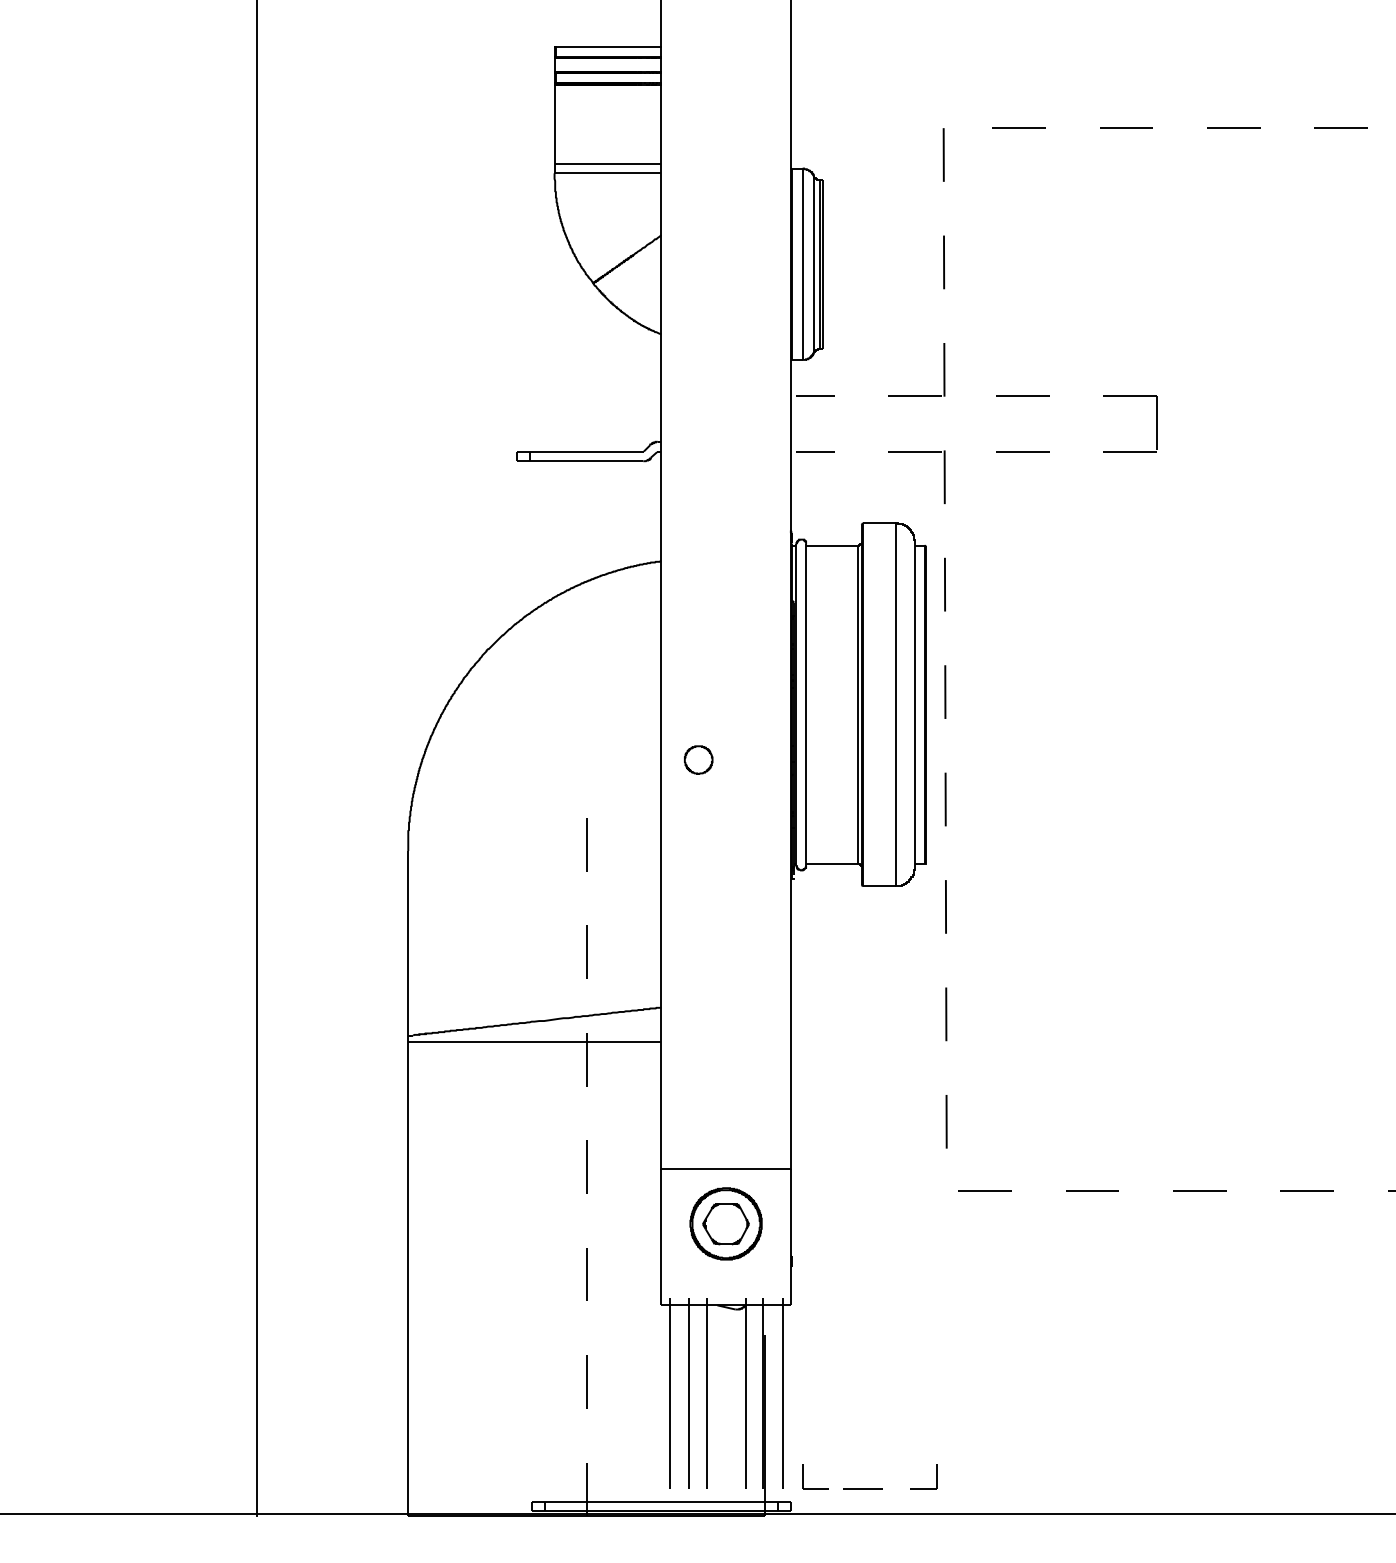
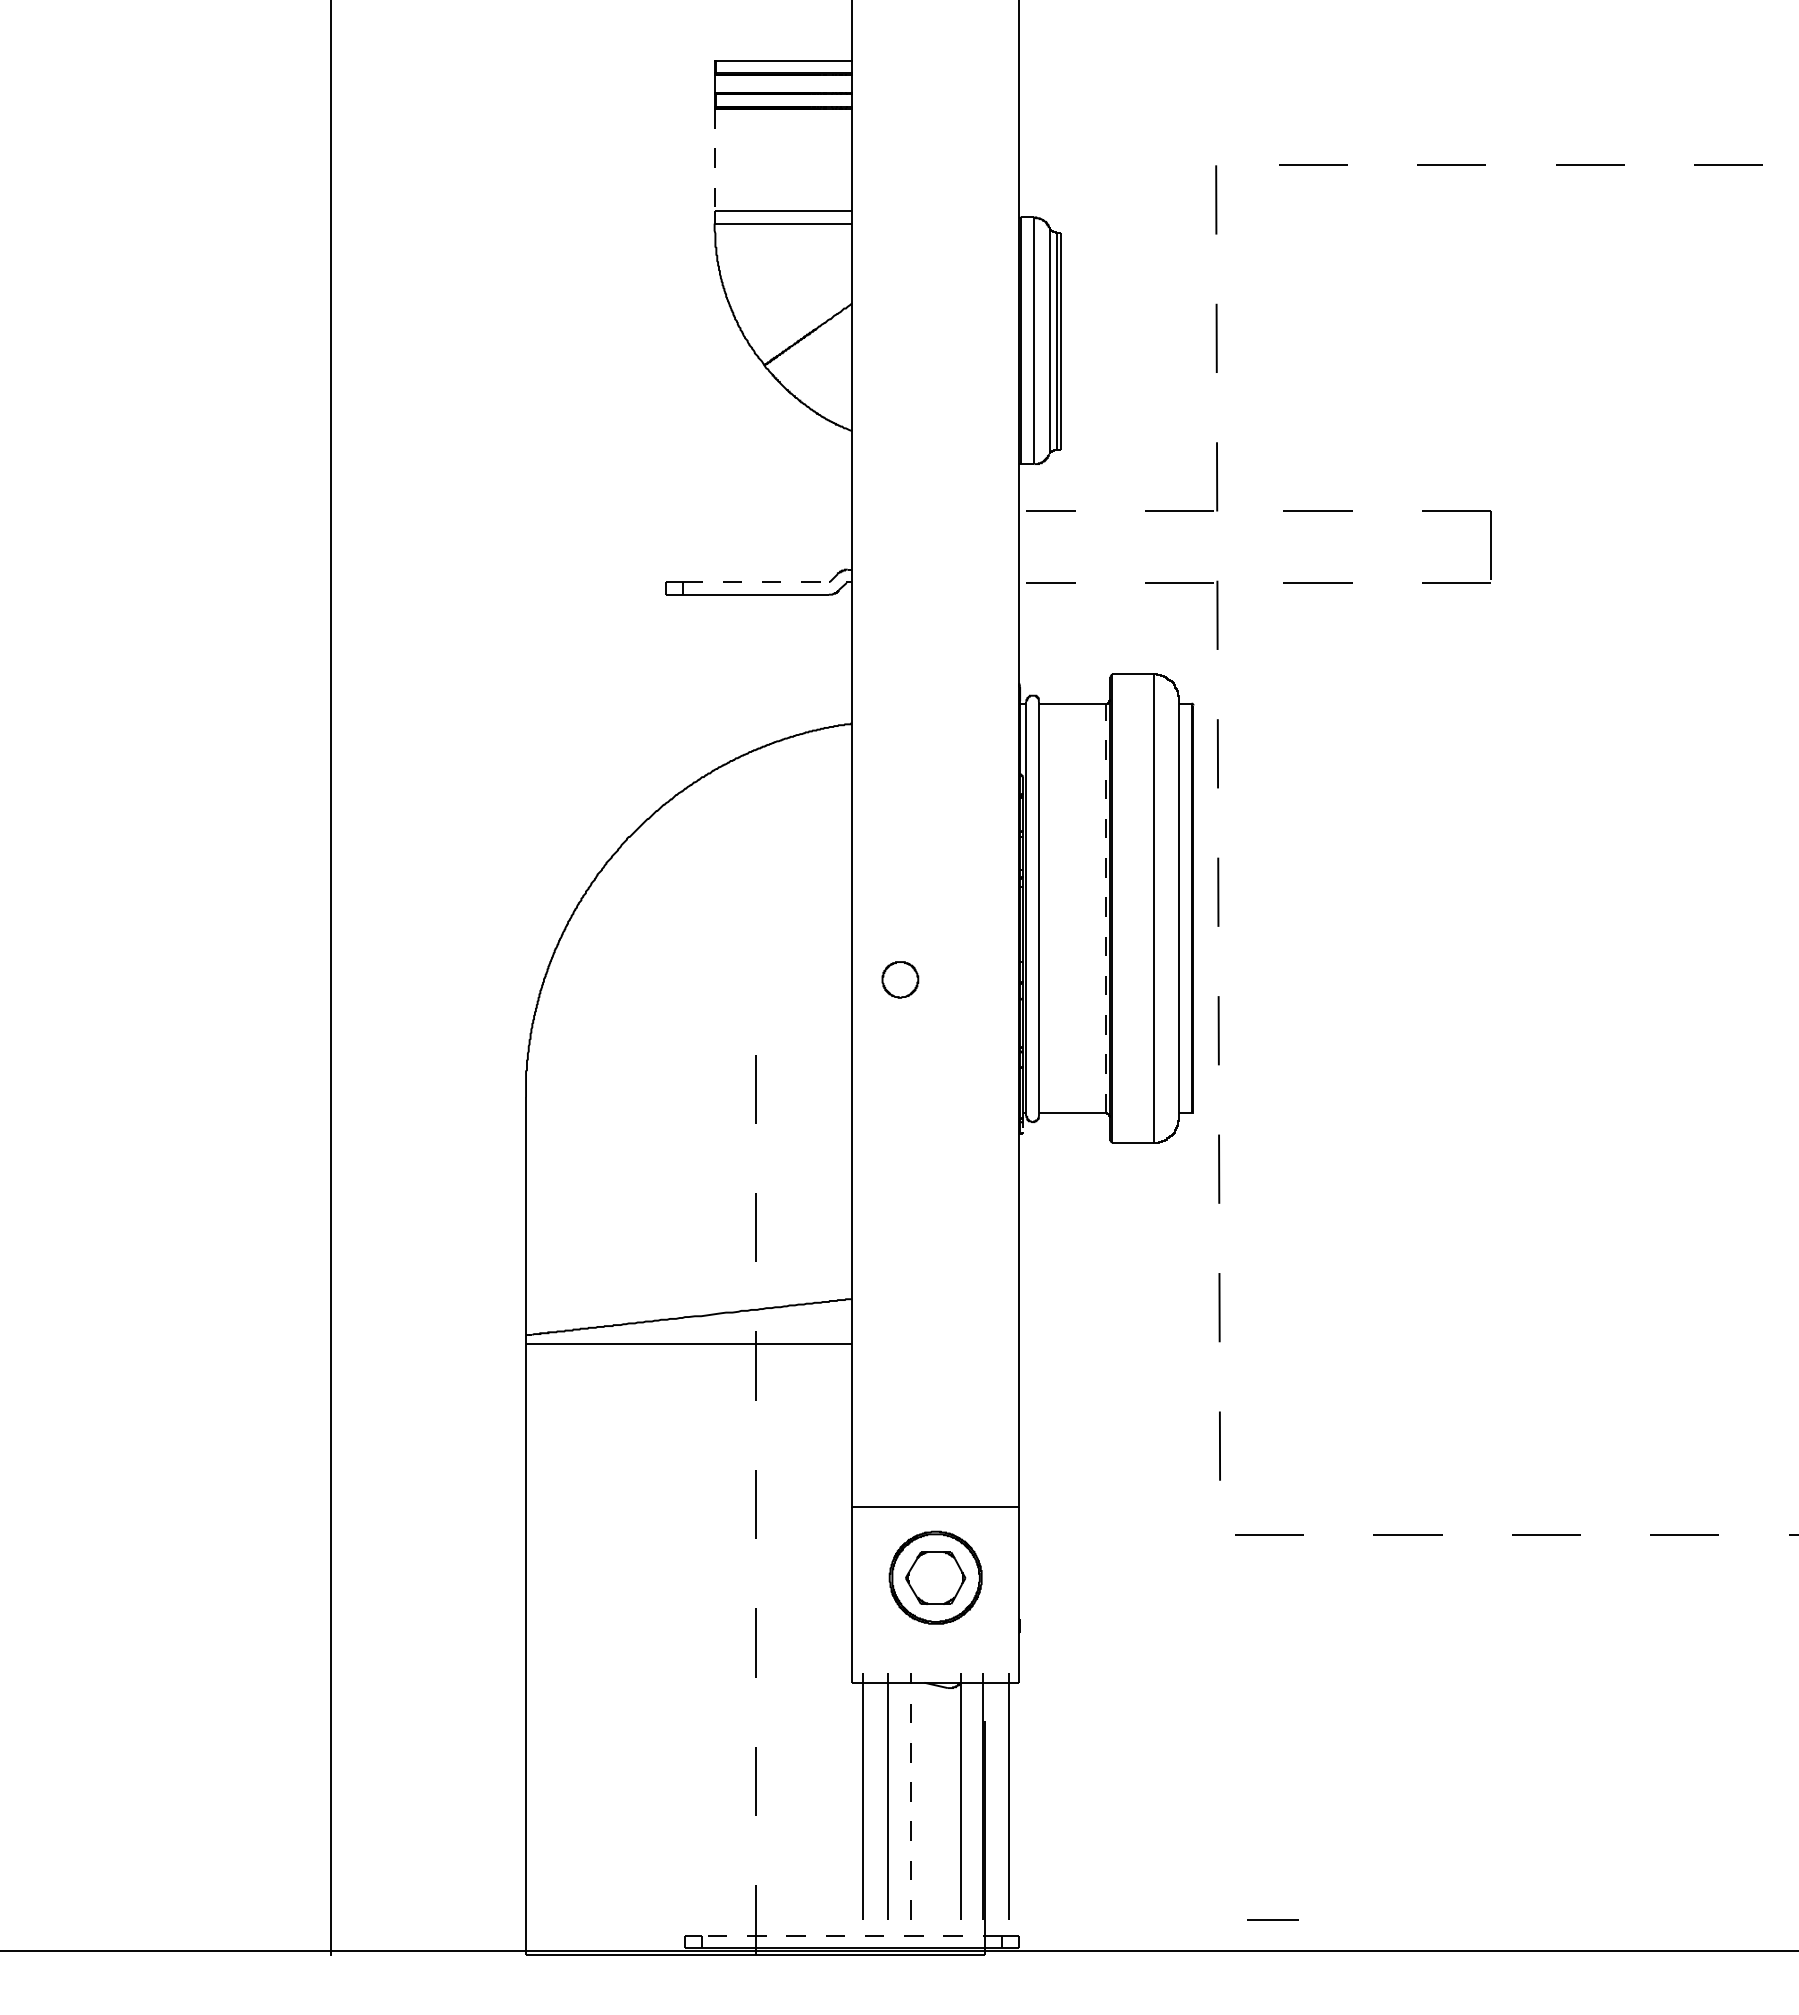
line: (554, 124) -> (714, 160), solid -> dashed
line: (587, 451) -> (756, 582), solid -> dashed
line: (857, 704) -> (1105, 908), solid -> dashed
line: (707, 1392) -> (911, 1795), solid -> dashed
line: (802, 1476) -> (1034, 1903), removed
line: (936, 1476) -> (1206, 1903), removed
line: (862, 1489) -> (1272, 1919), moved
line: (660, 1501) -> (851, 1935), solid -> dashed

